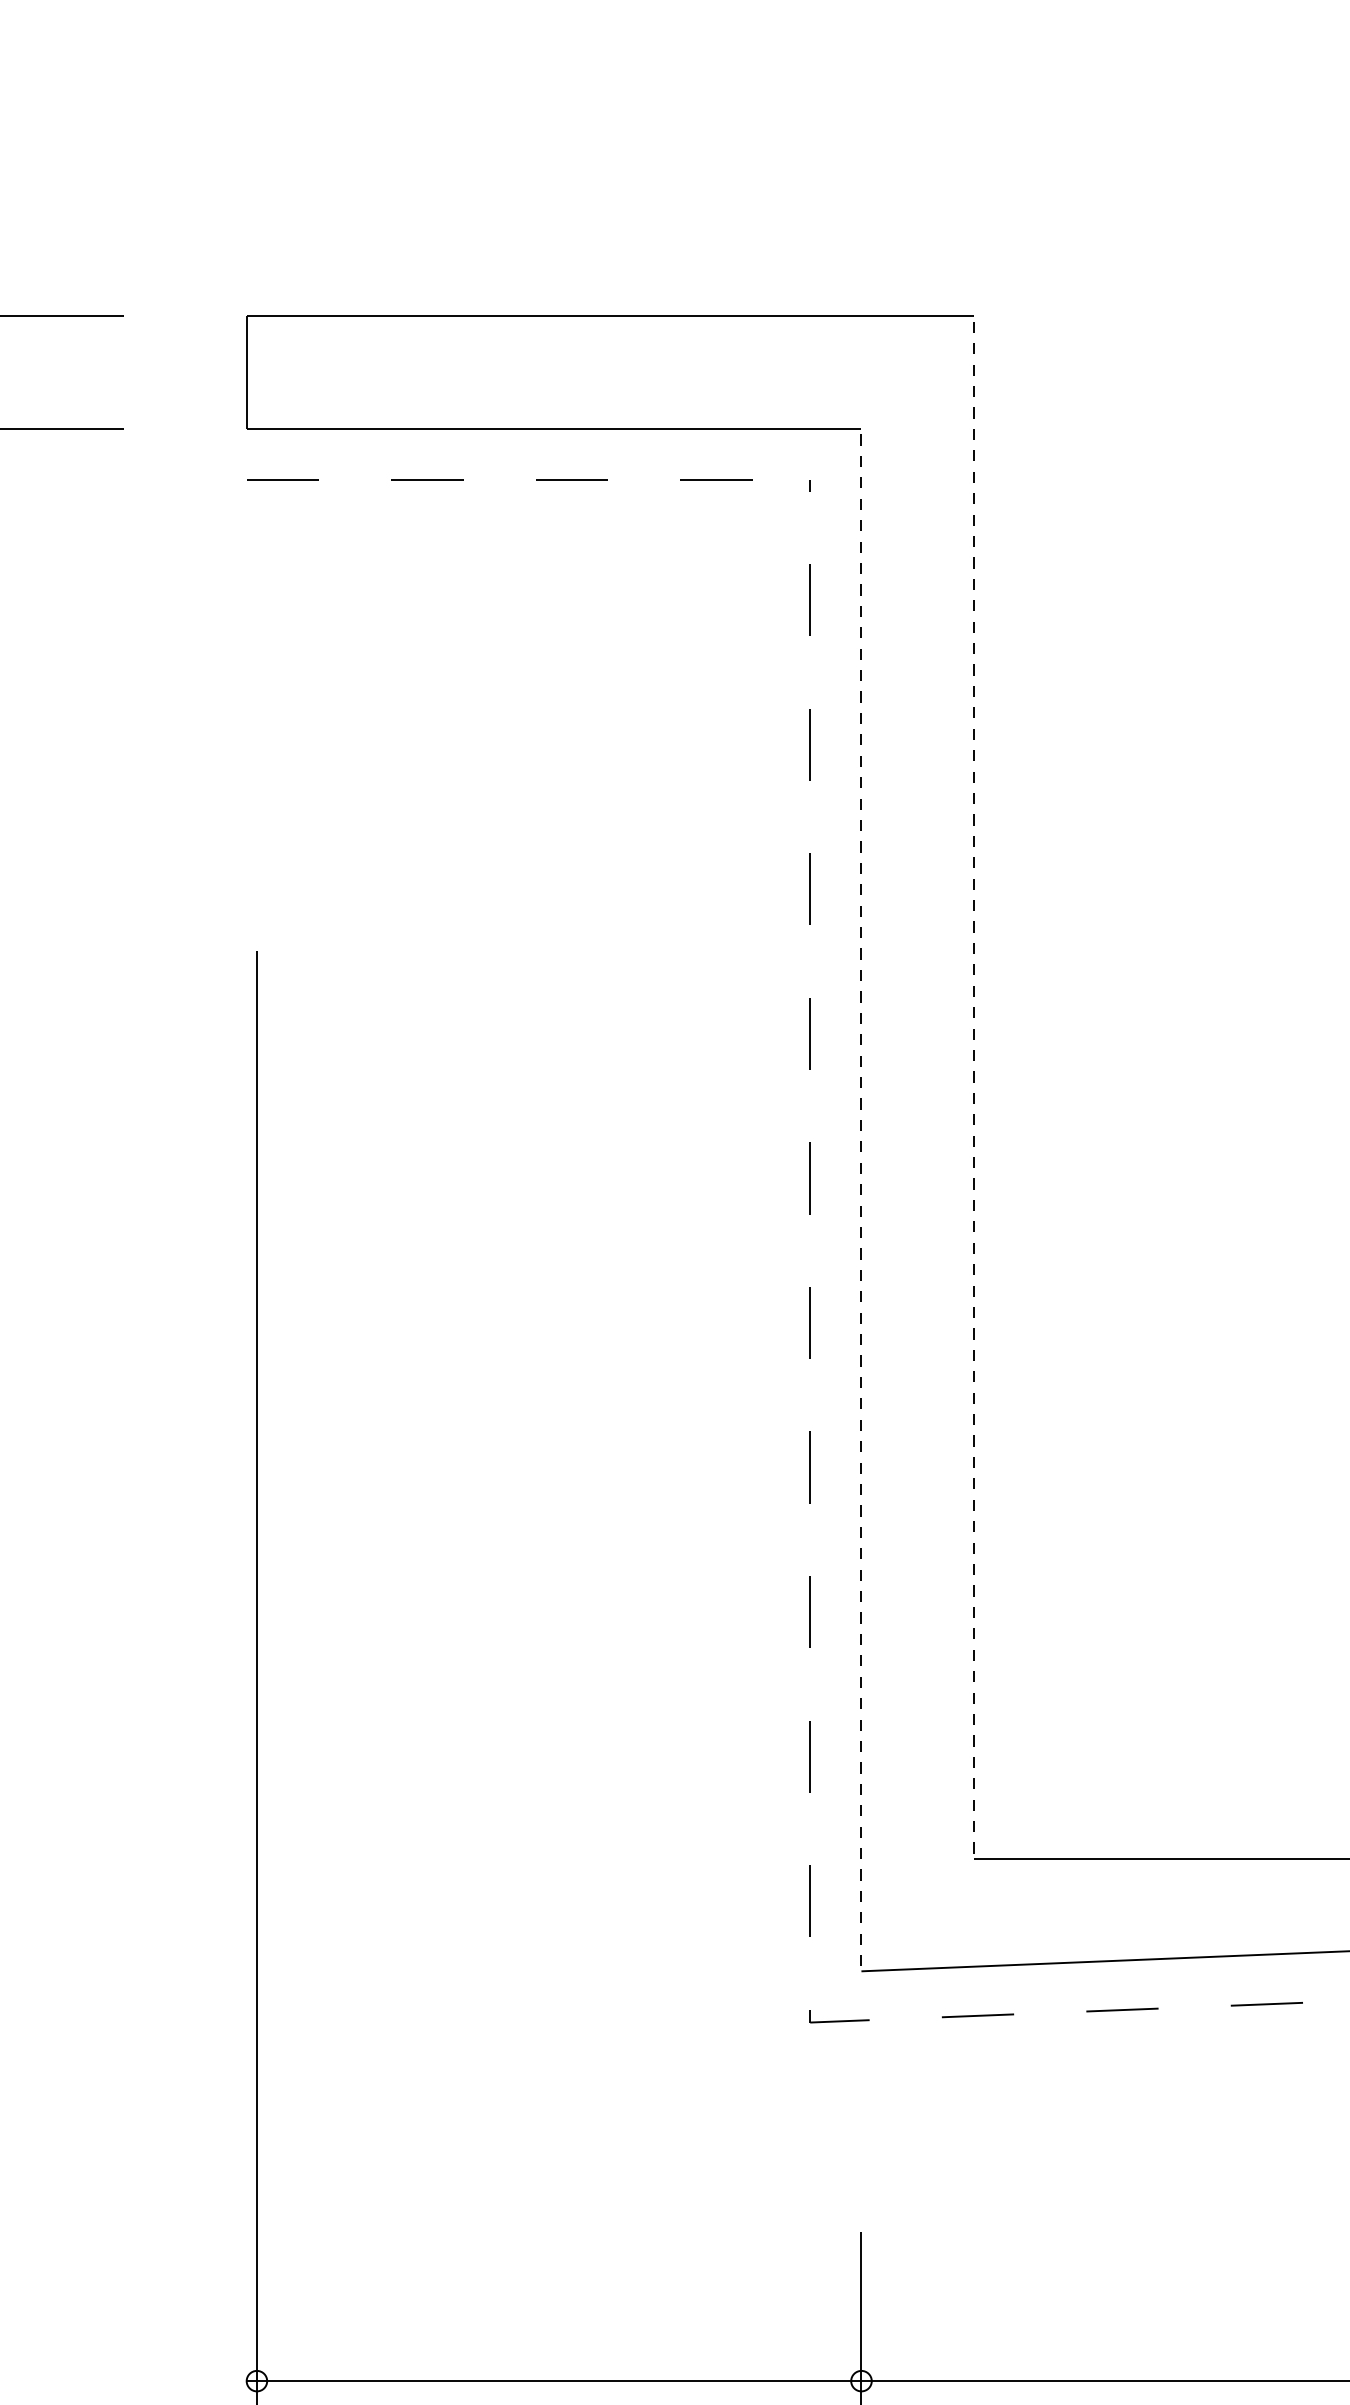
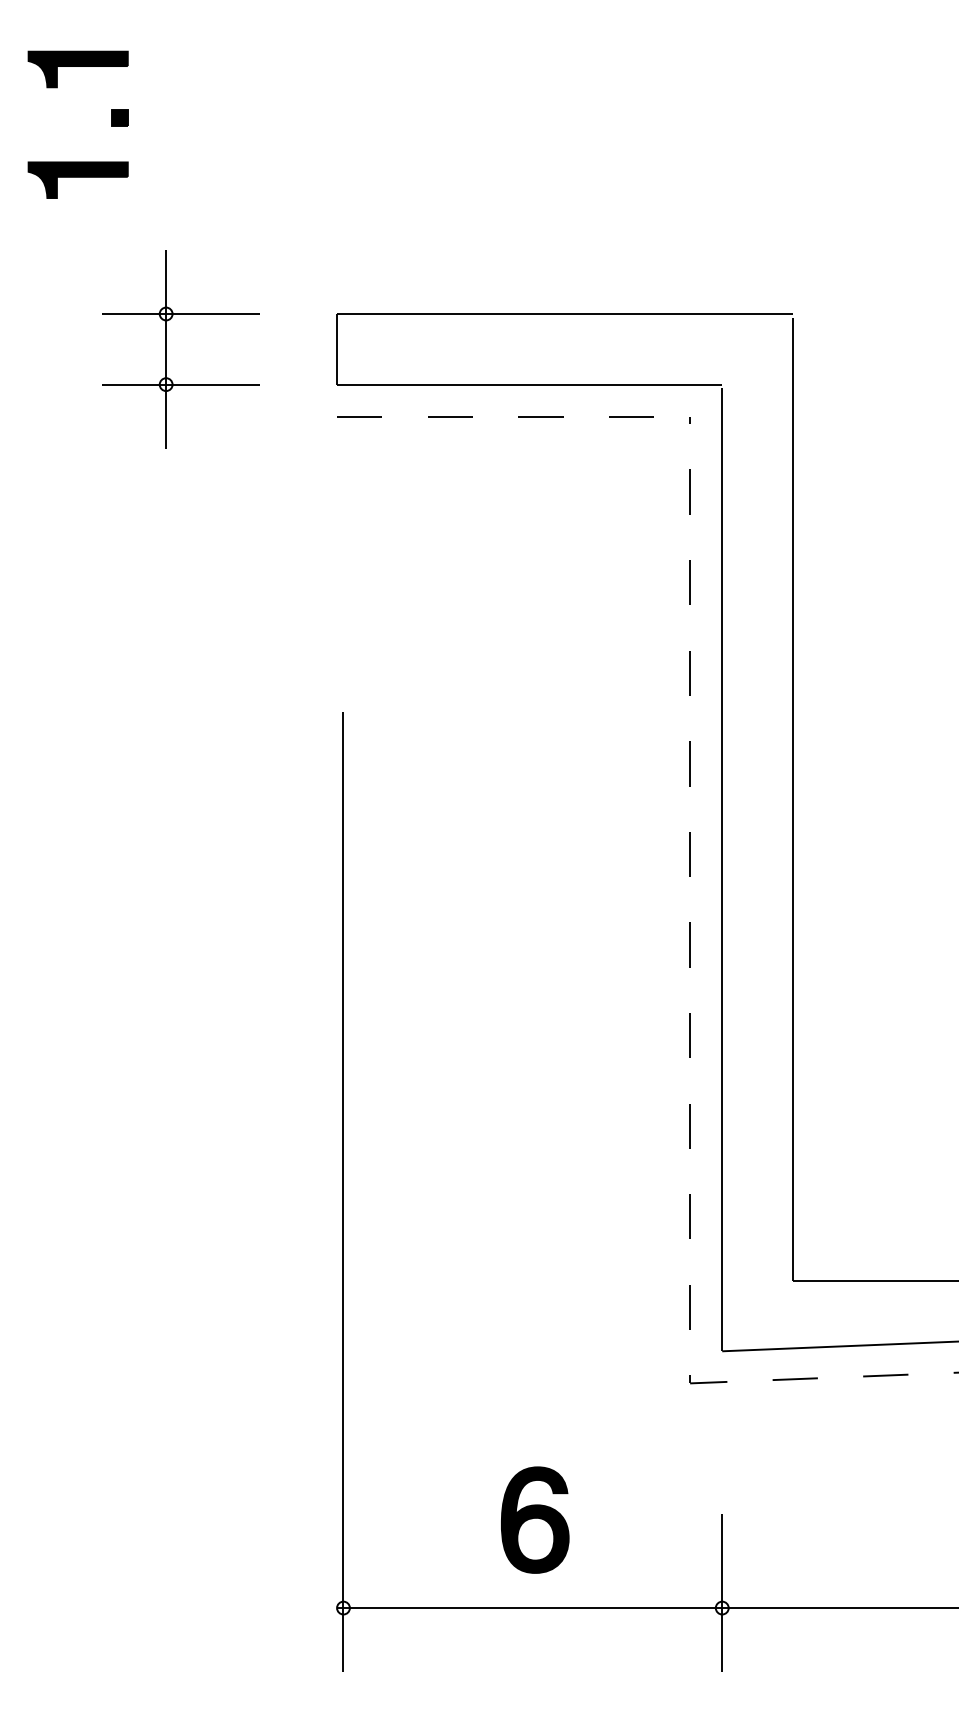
line: (973, 1090) -> (792, 799), dashed -> solid
line: (861, 1203) -> (722, 870), dashed -> solid
part: (563, 2239) -> (535, 1519), added

